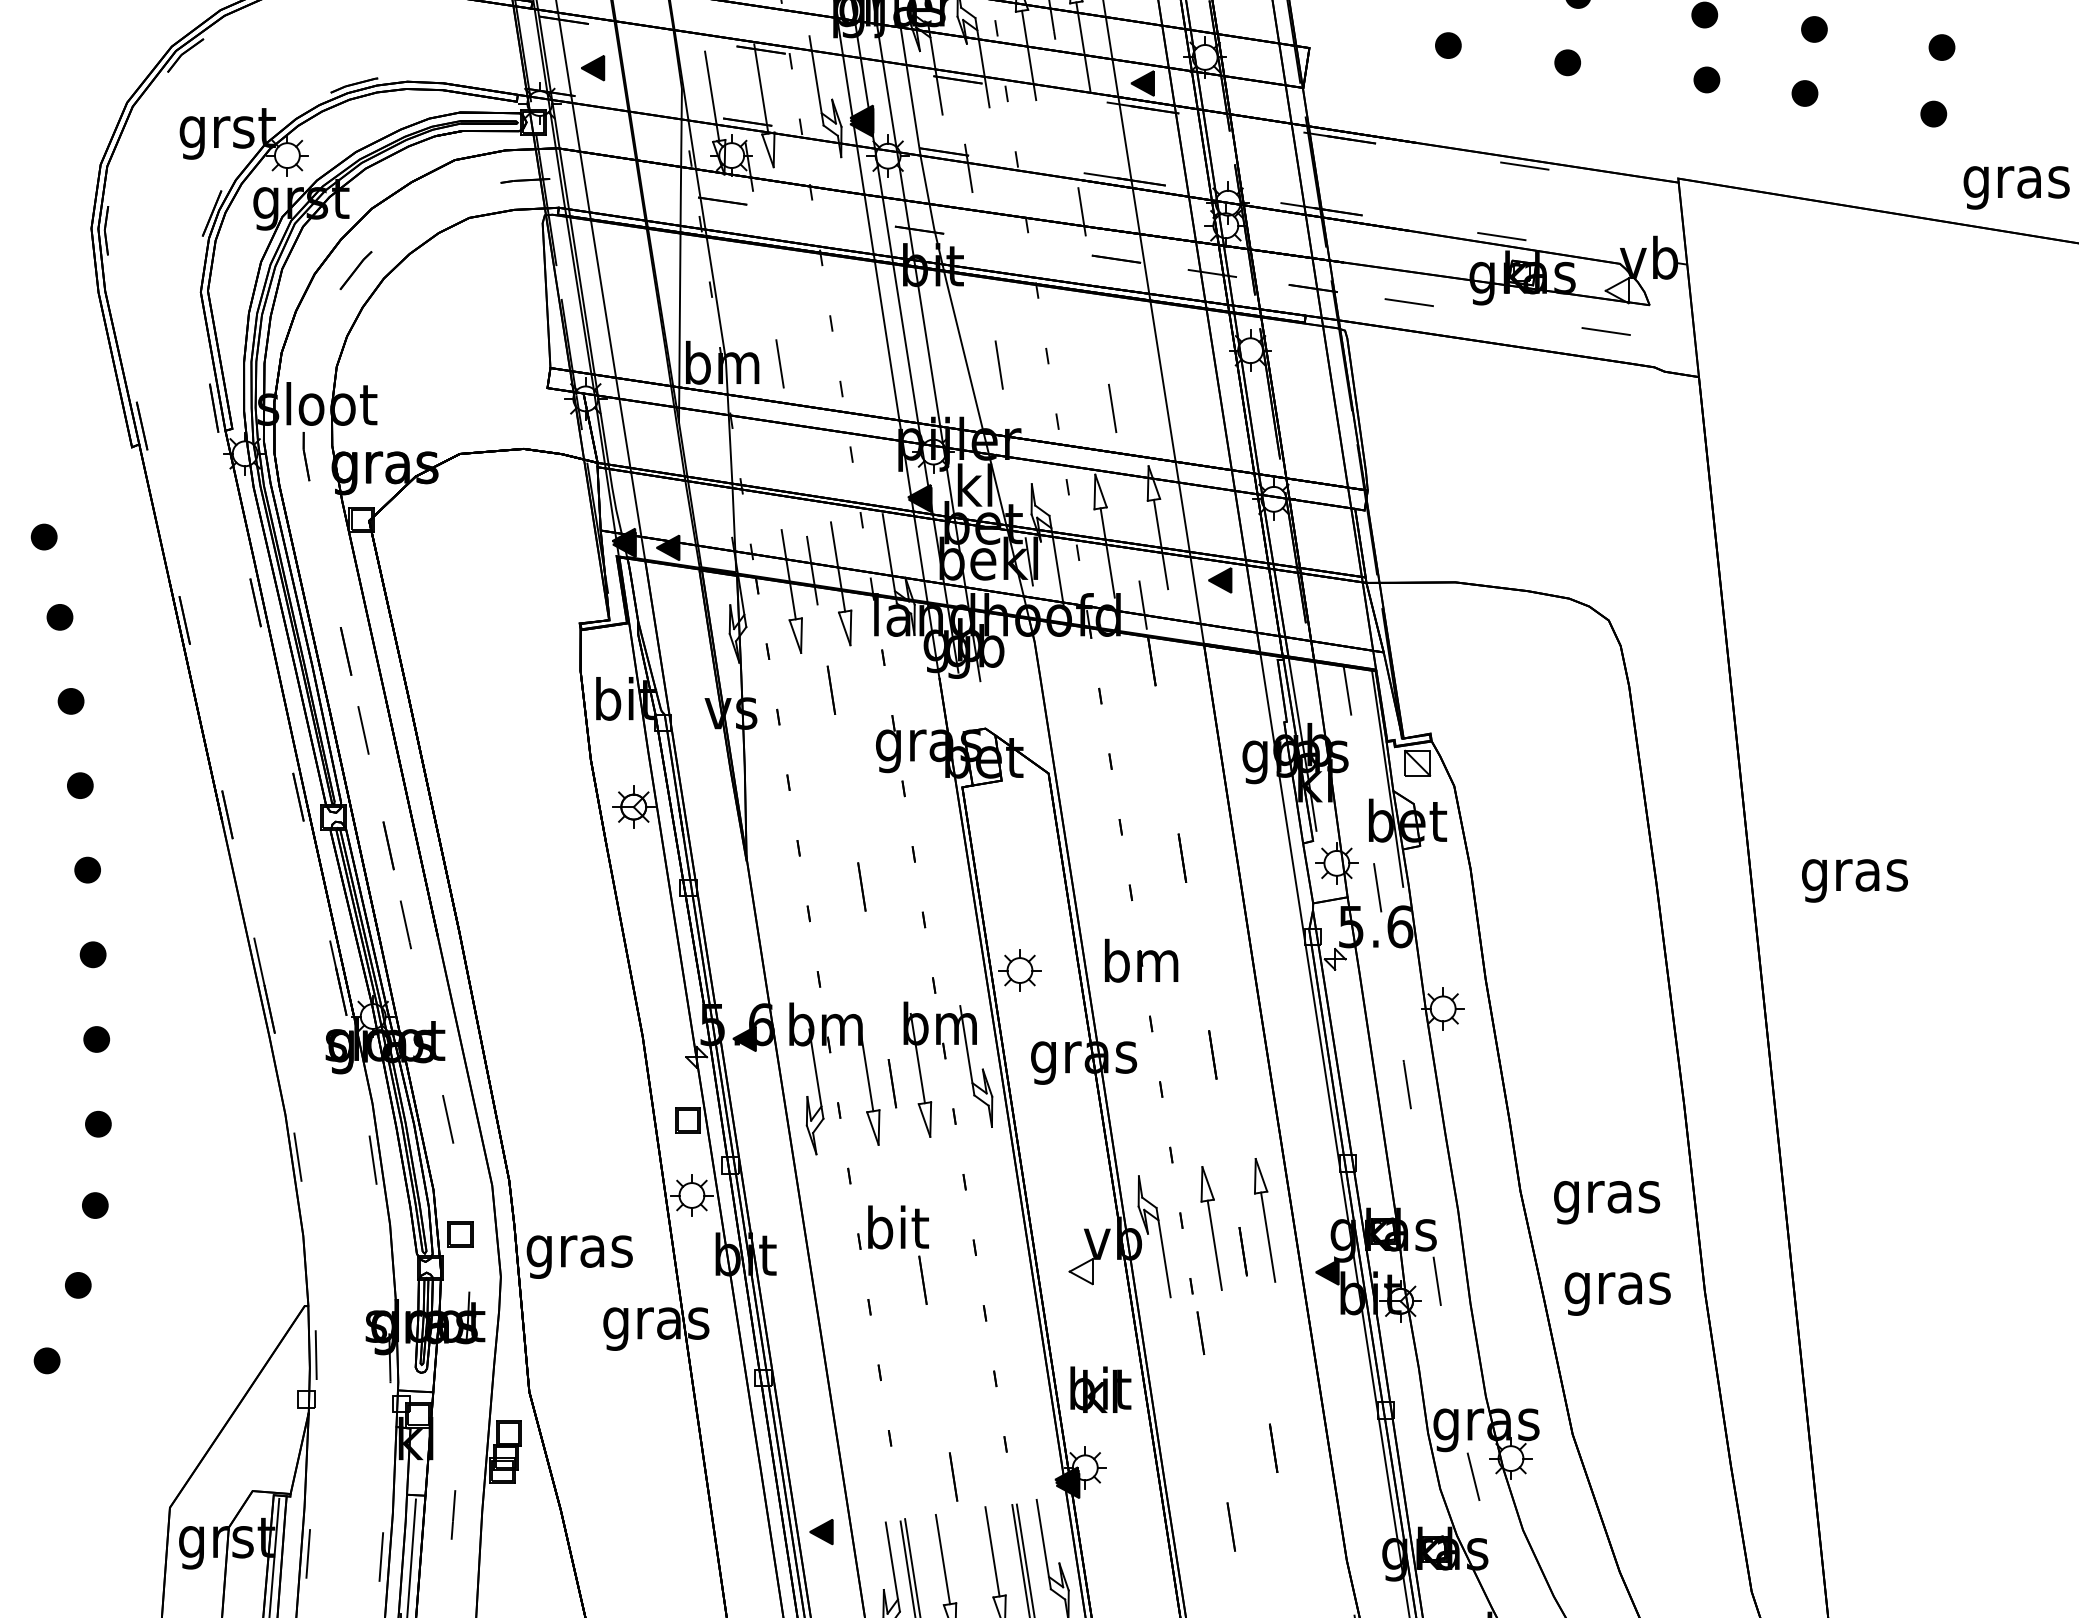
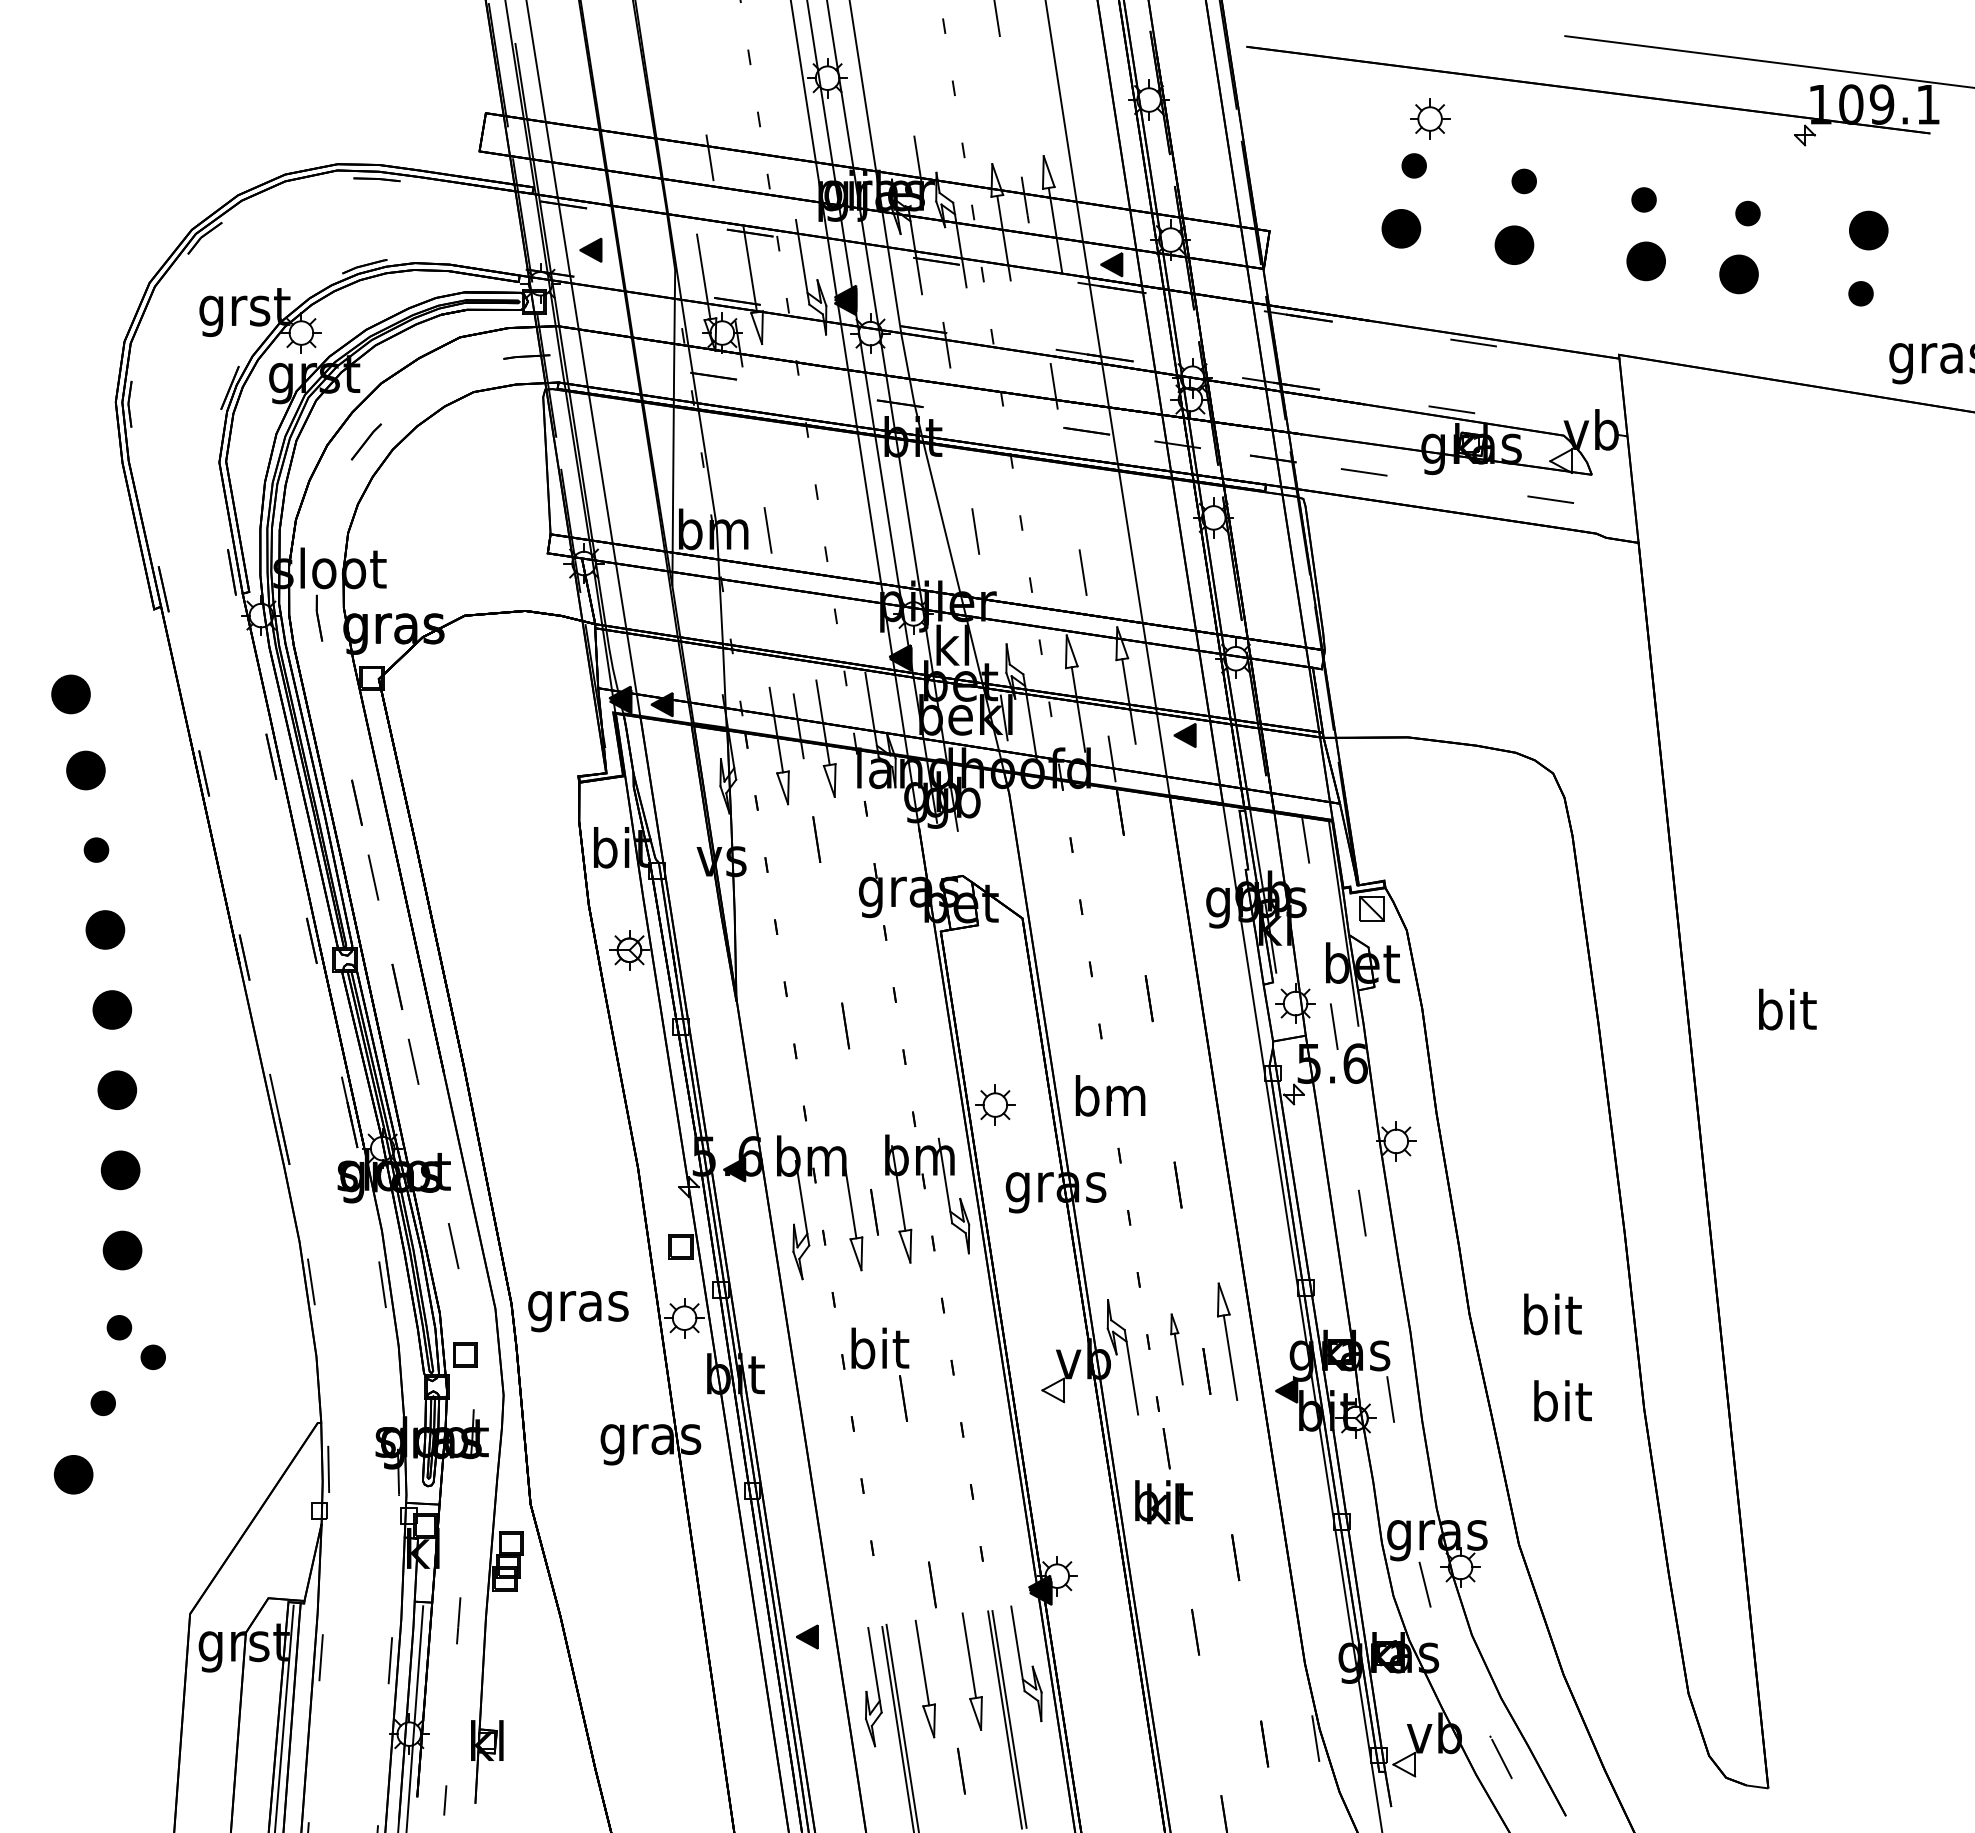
part: (1447, 45) -> (1400, 228), size x1.6
part: (1941, 47) -> (1868, 230), size x1.6
part: (1566, 62) -> (1513, 244), size x1.6
part: (1706, 80) -> (1645, 261), size x1.6
part: (1804, 92) -> (1738, 273), size x1.6
part: (43, 537) -> (70, 694), size x1.6
part: (59, 617) -> (85, 770), size x1.6
part: (79, 785) -> (104, 929), size x1.6
part: (86, 869) -> (111, 1009), size x1.6
text: (1855, 874) -> (1786, 1014), gras -> bit
part: (93, 954) -> (117, 1089), size x1.6
part: (96, 1039) -> (120, 1170), size x1.6
part: (97, 1124) -> (121, 1250), size x1.6
text: (1607, 1196) -> (1551, 1319), gras -> bit
part: (1211, 1228) -> (1176, 1349), size x0.6
part: (130, 1235) -> (152, 1356), added
text: (579, 1257) -> (578, 1311), moved
text: (1617, 1288) -> (1561, 1406), gras -> bit
part: (46, 1360) -> (73, 1474), size x1.6
text: (1100, 1390) -> (1163, 1502), moved

